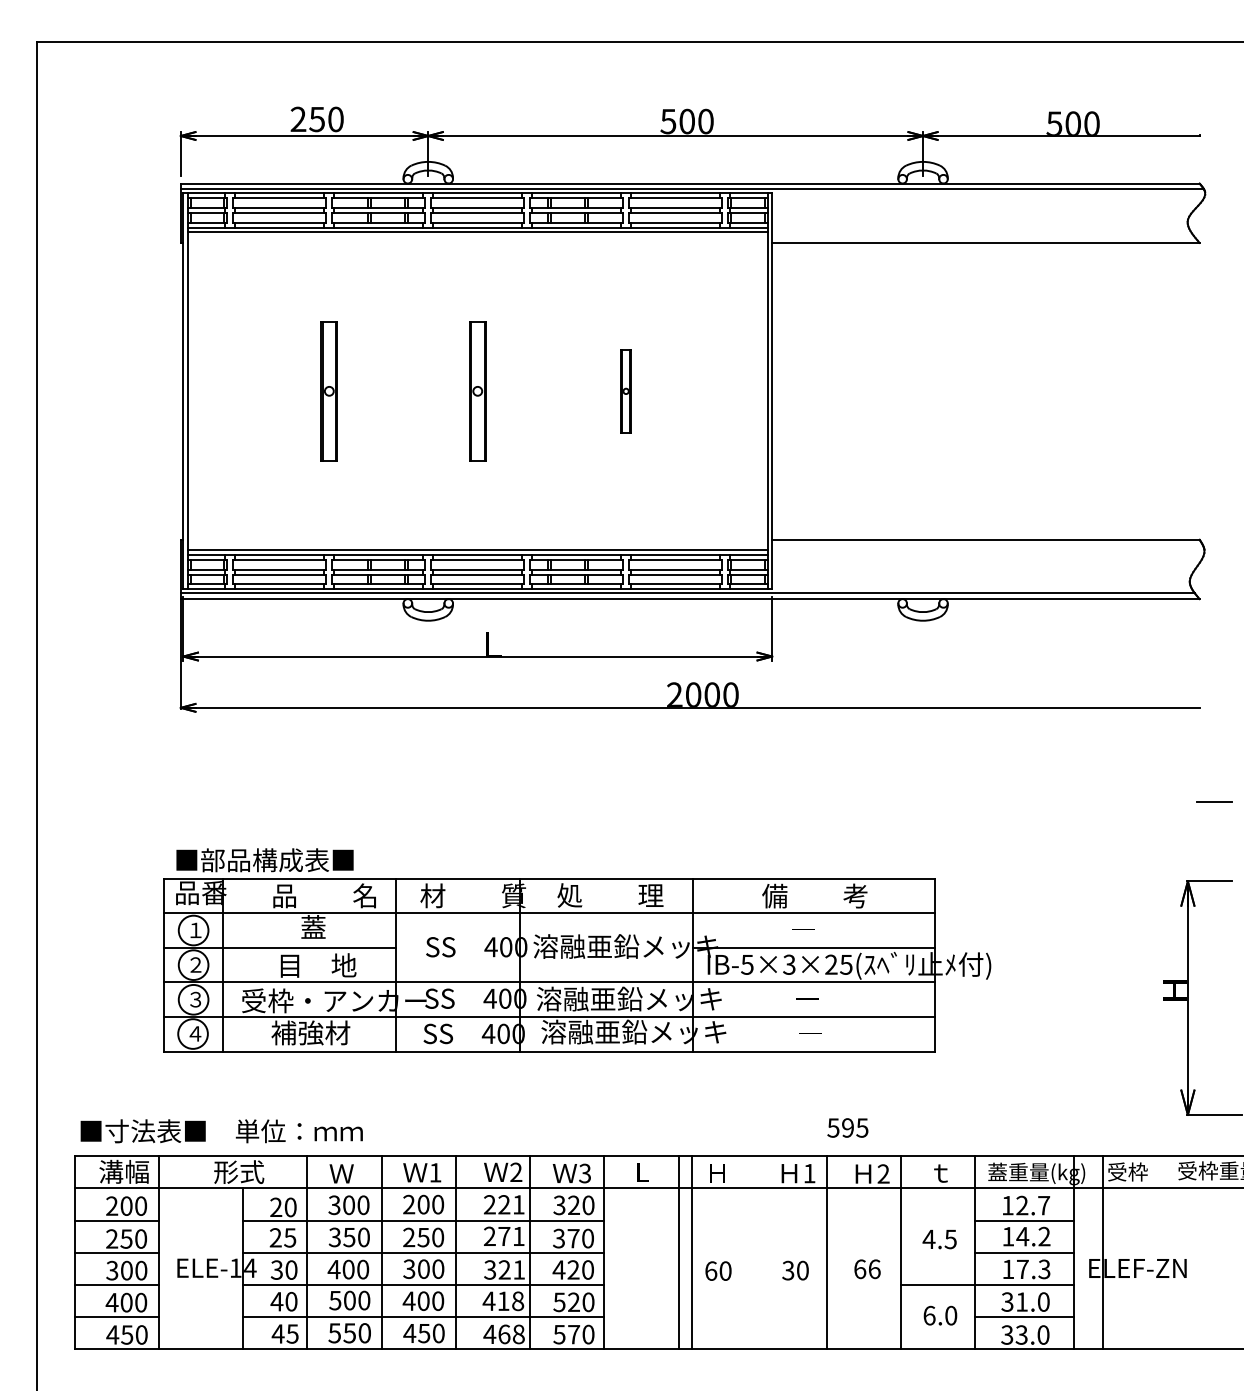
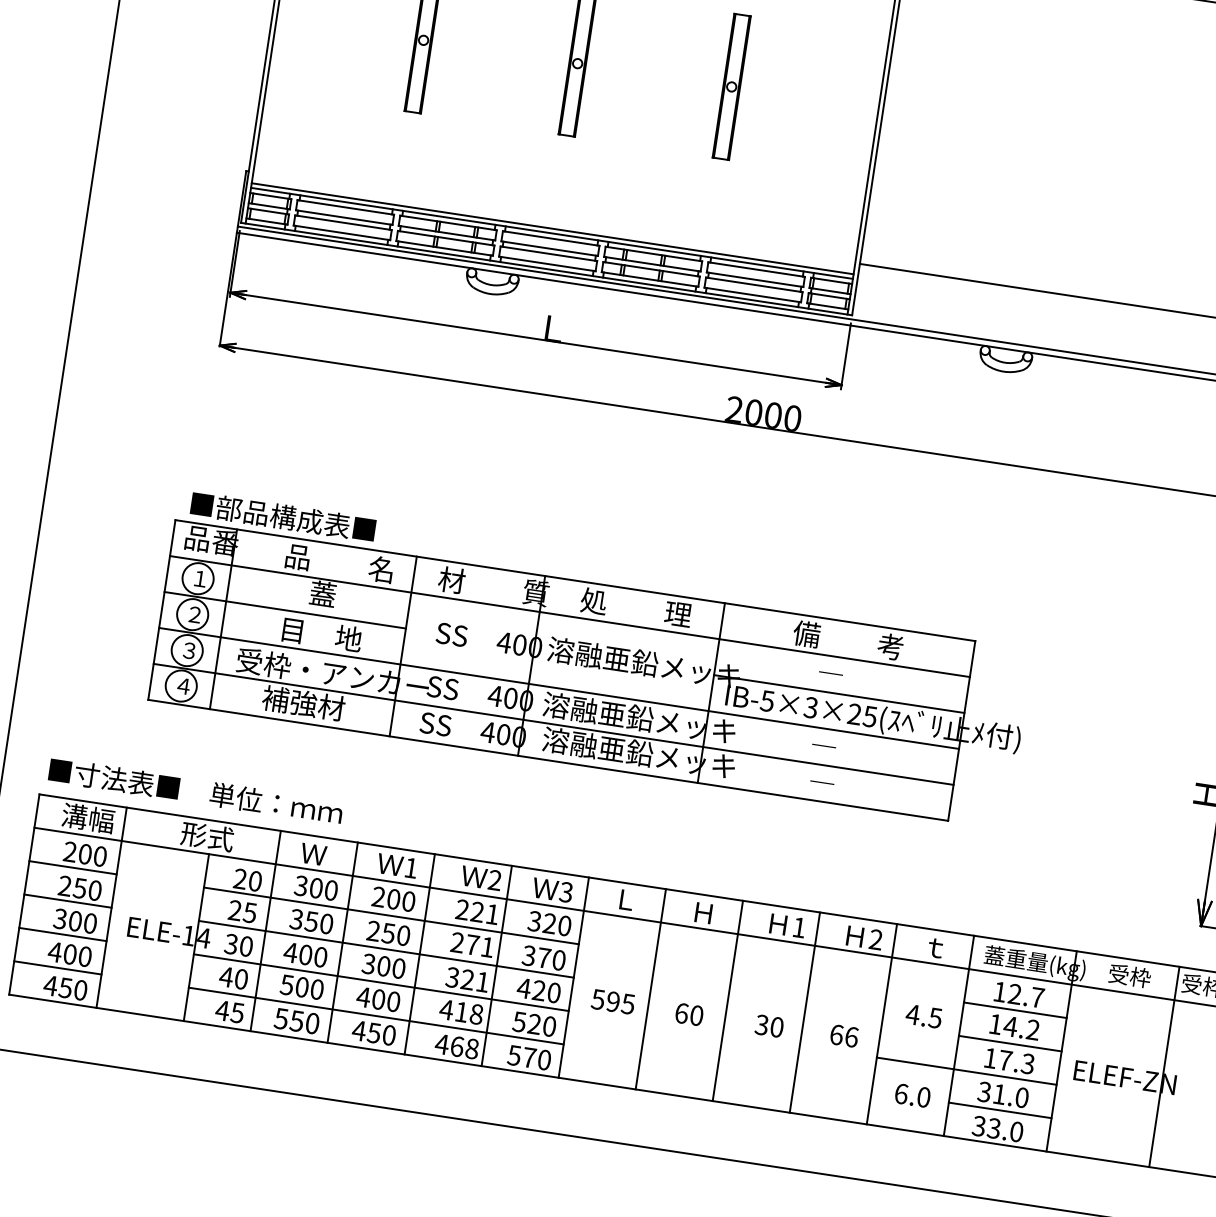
part: (625, 391) -> (730, 87), size x1.67
text: (847, 1127) -> (612, 1001), moved
line: (691, 1252) -> (727, 1000), moved
line: (1103, 1252) -> (1164, 1066), moved

